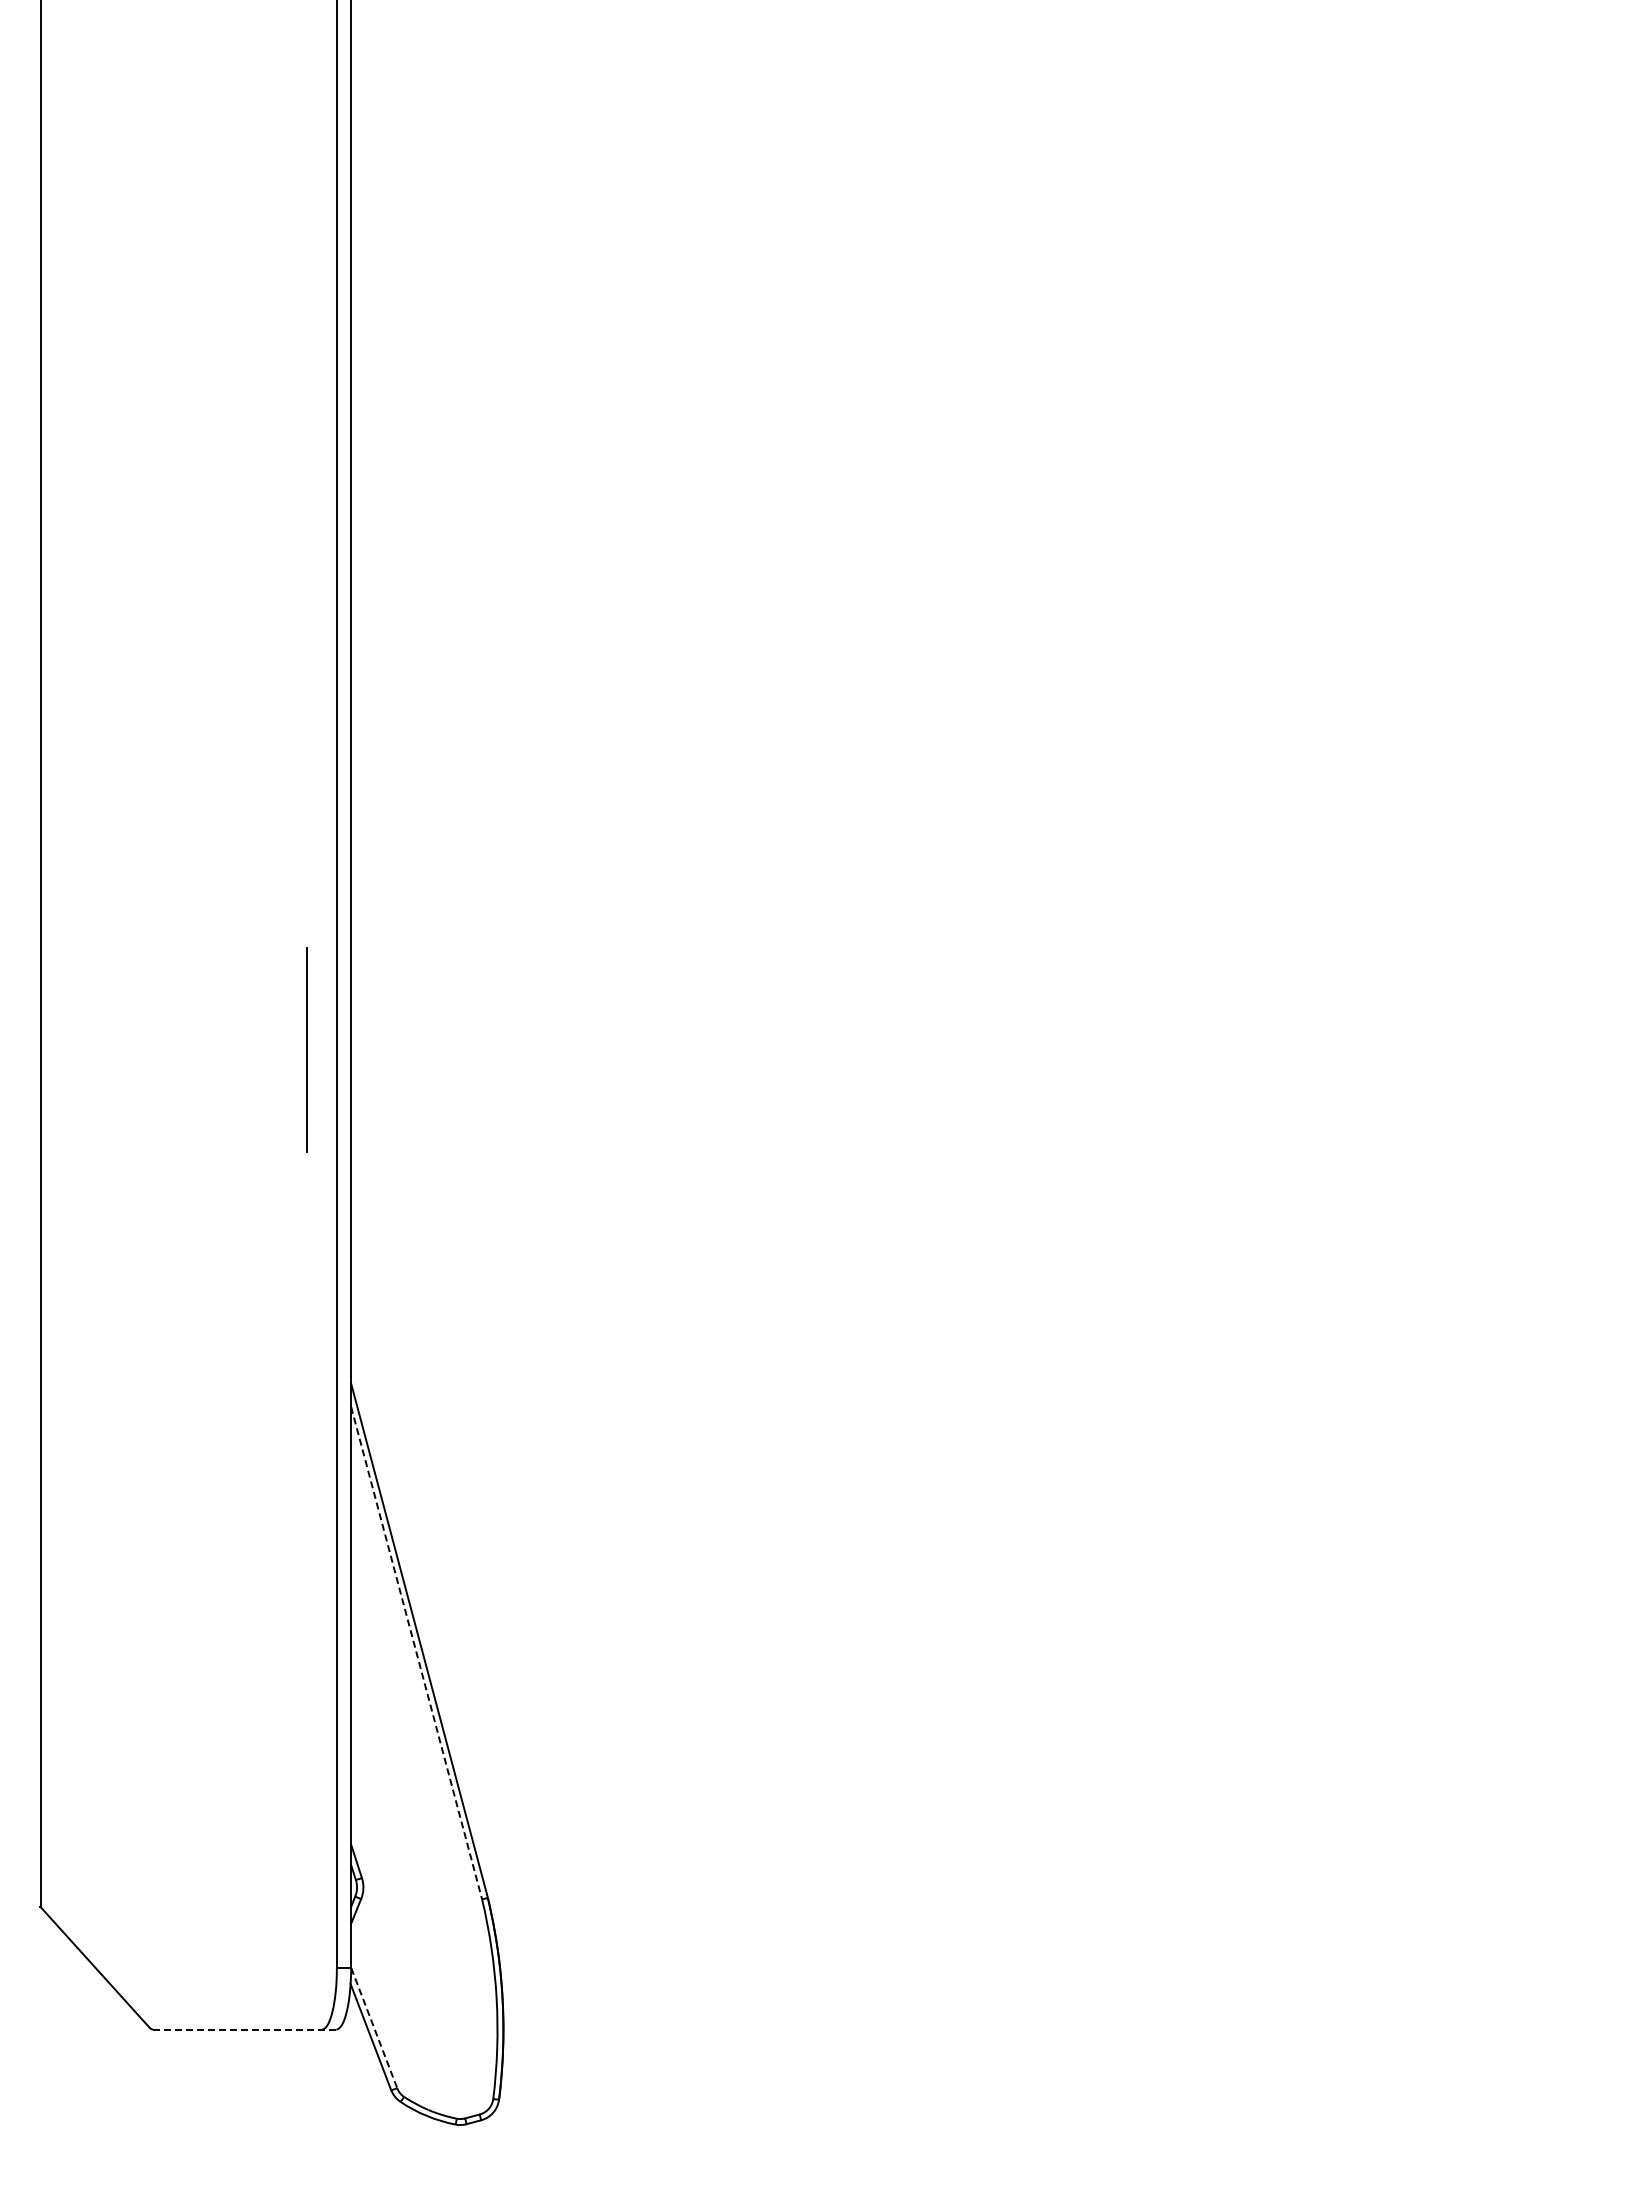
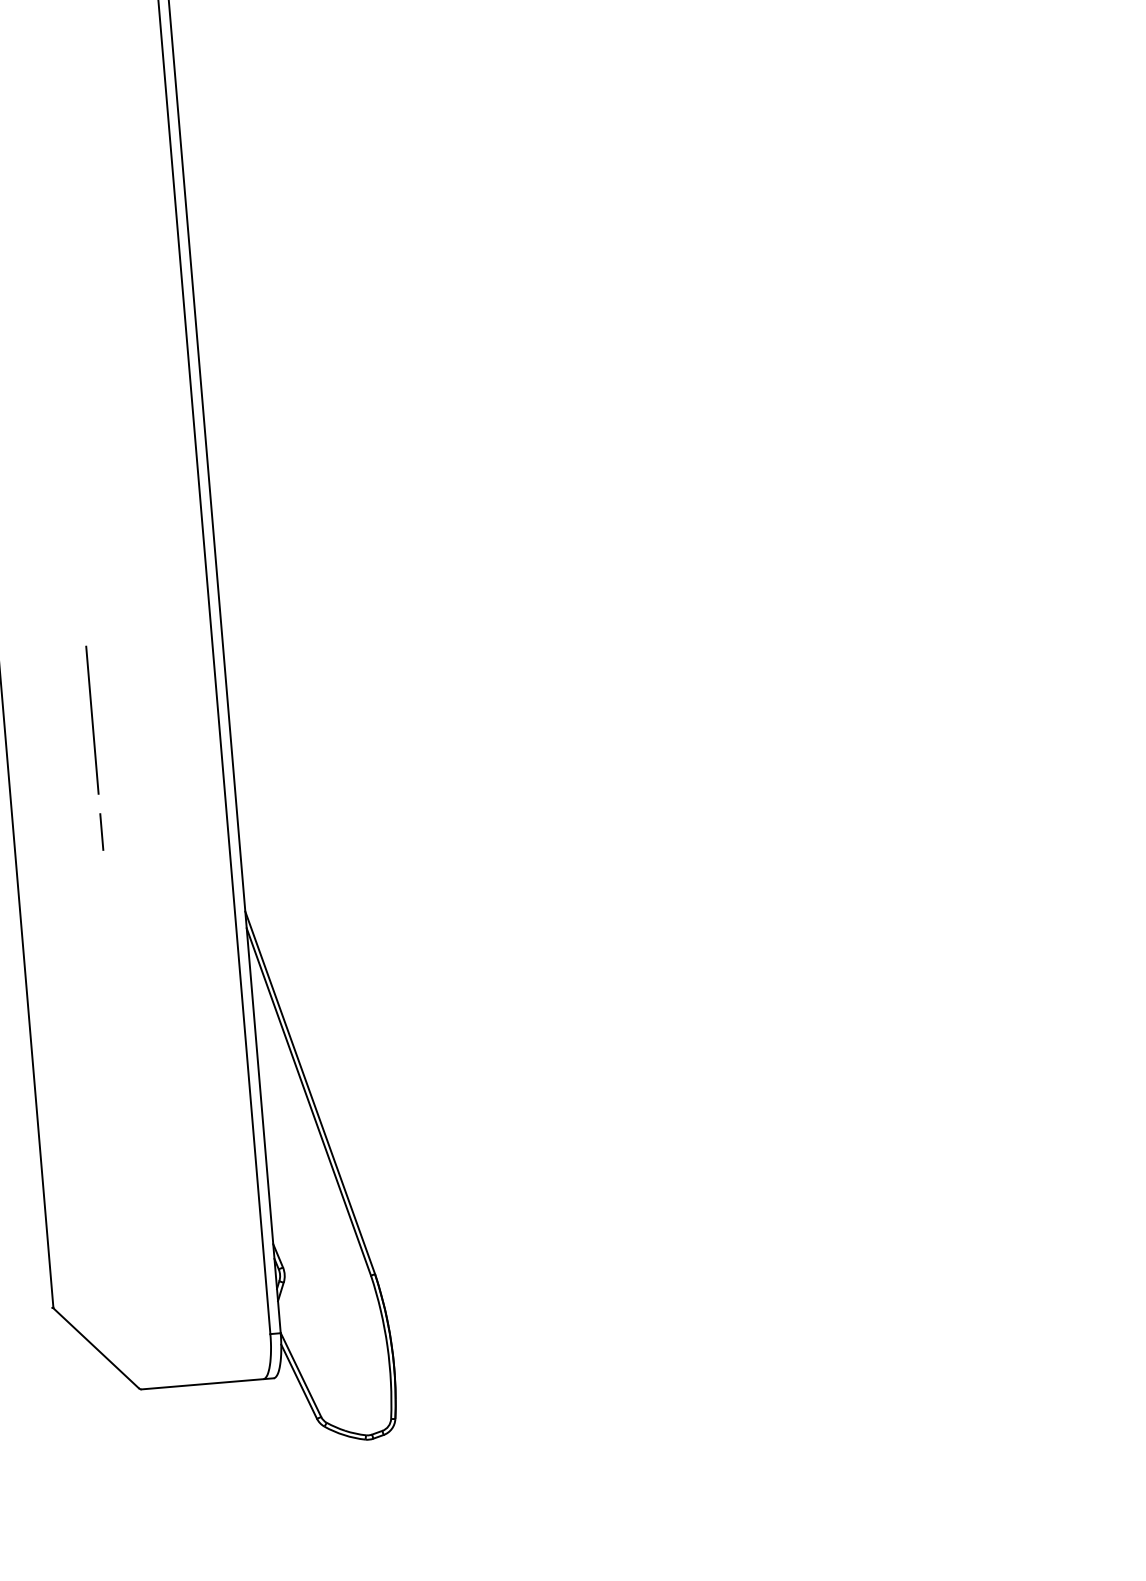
line: (306, 1049) -> (92, 720), moved
line: (162, 1257) -> (101, 831), added
line: (416, 1653) -> (308, 1102), dashed -> solid
line: (374, 2028) -> (301, 1375), dashed -> solid
line: (244, 2029) -> (207, 1383), dashed -> solid

